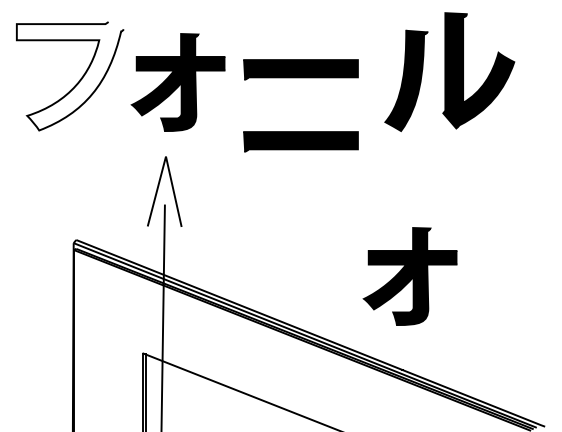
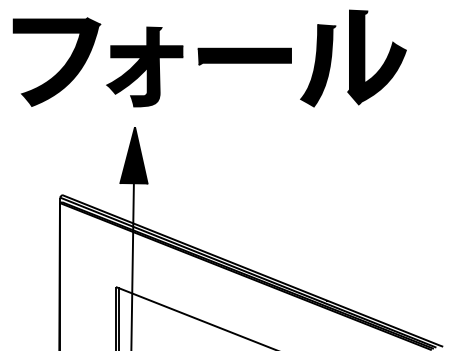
part: (449, 71) -> (353, 58), moved
fill: (69, 76) -> (56, 62), added
part: (300, 141) -> (244, 114), removed
fill: (164, 191) -> (133, 155), added
part: (409, 276) -> (332, 224), removed

